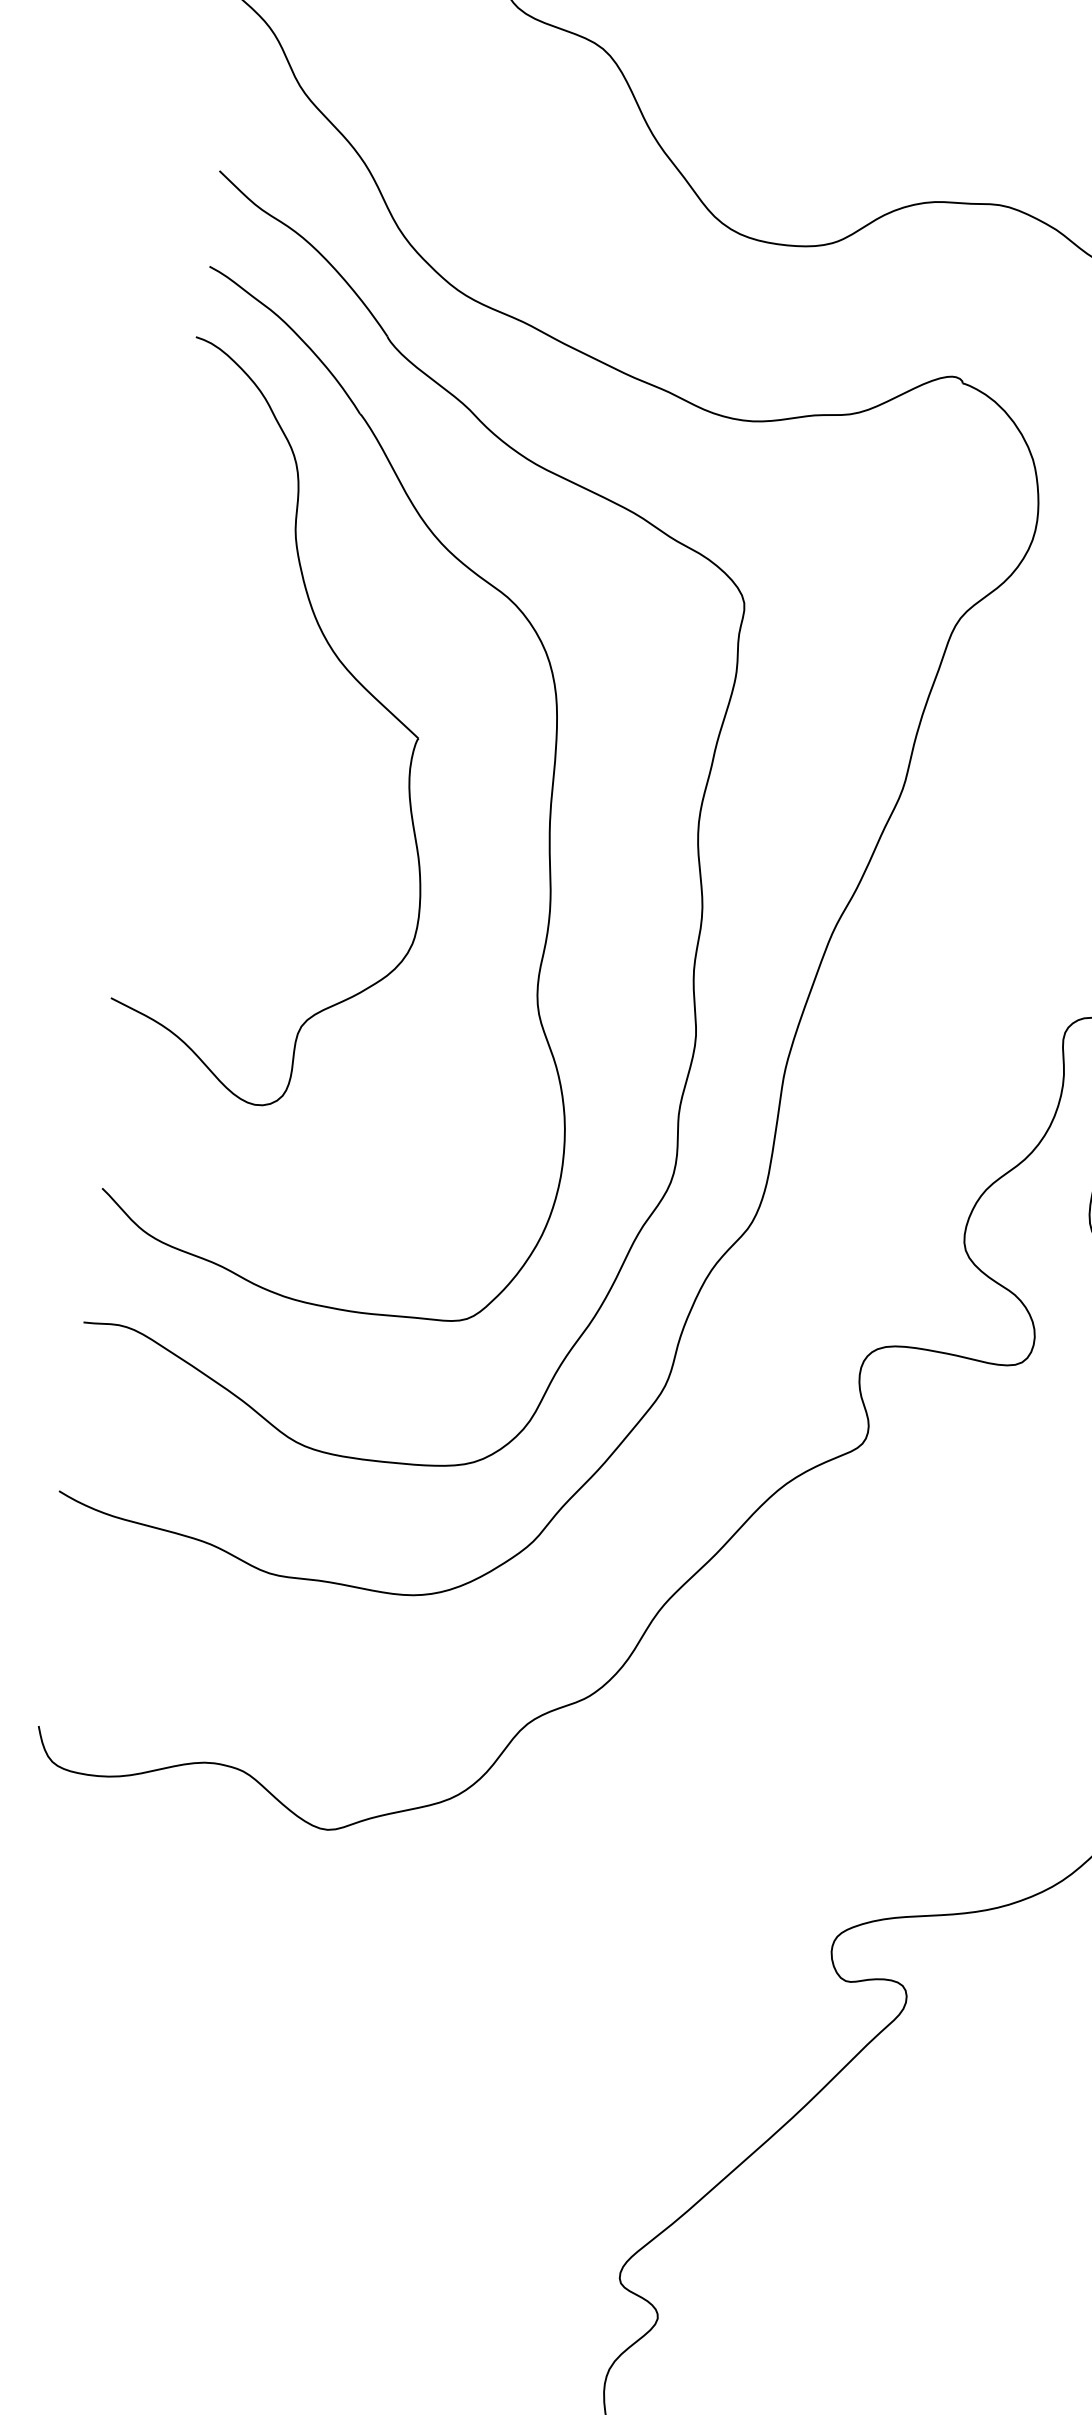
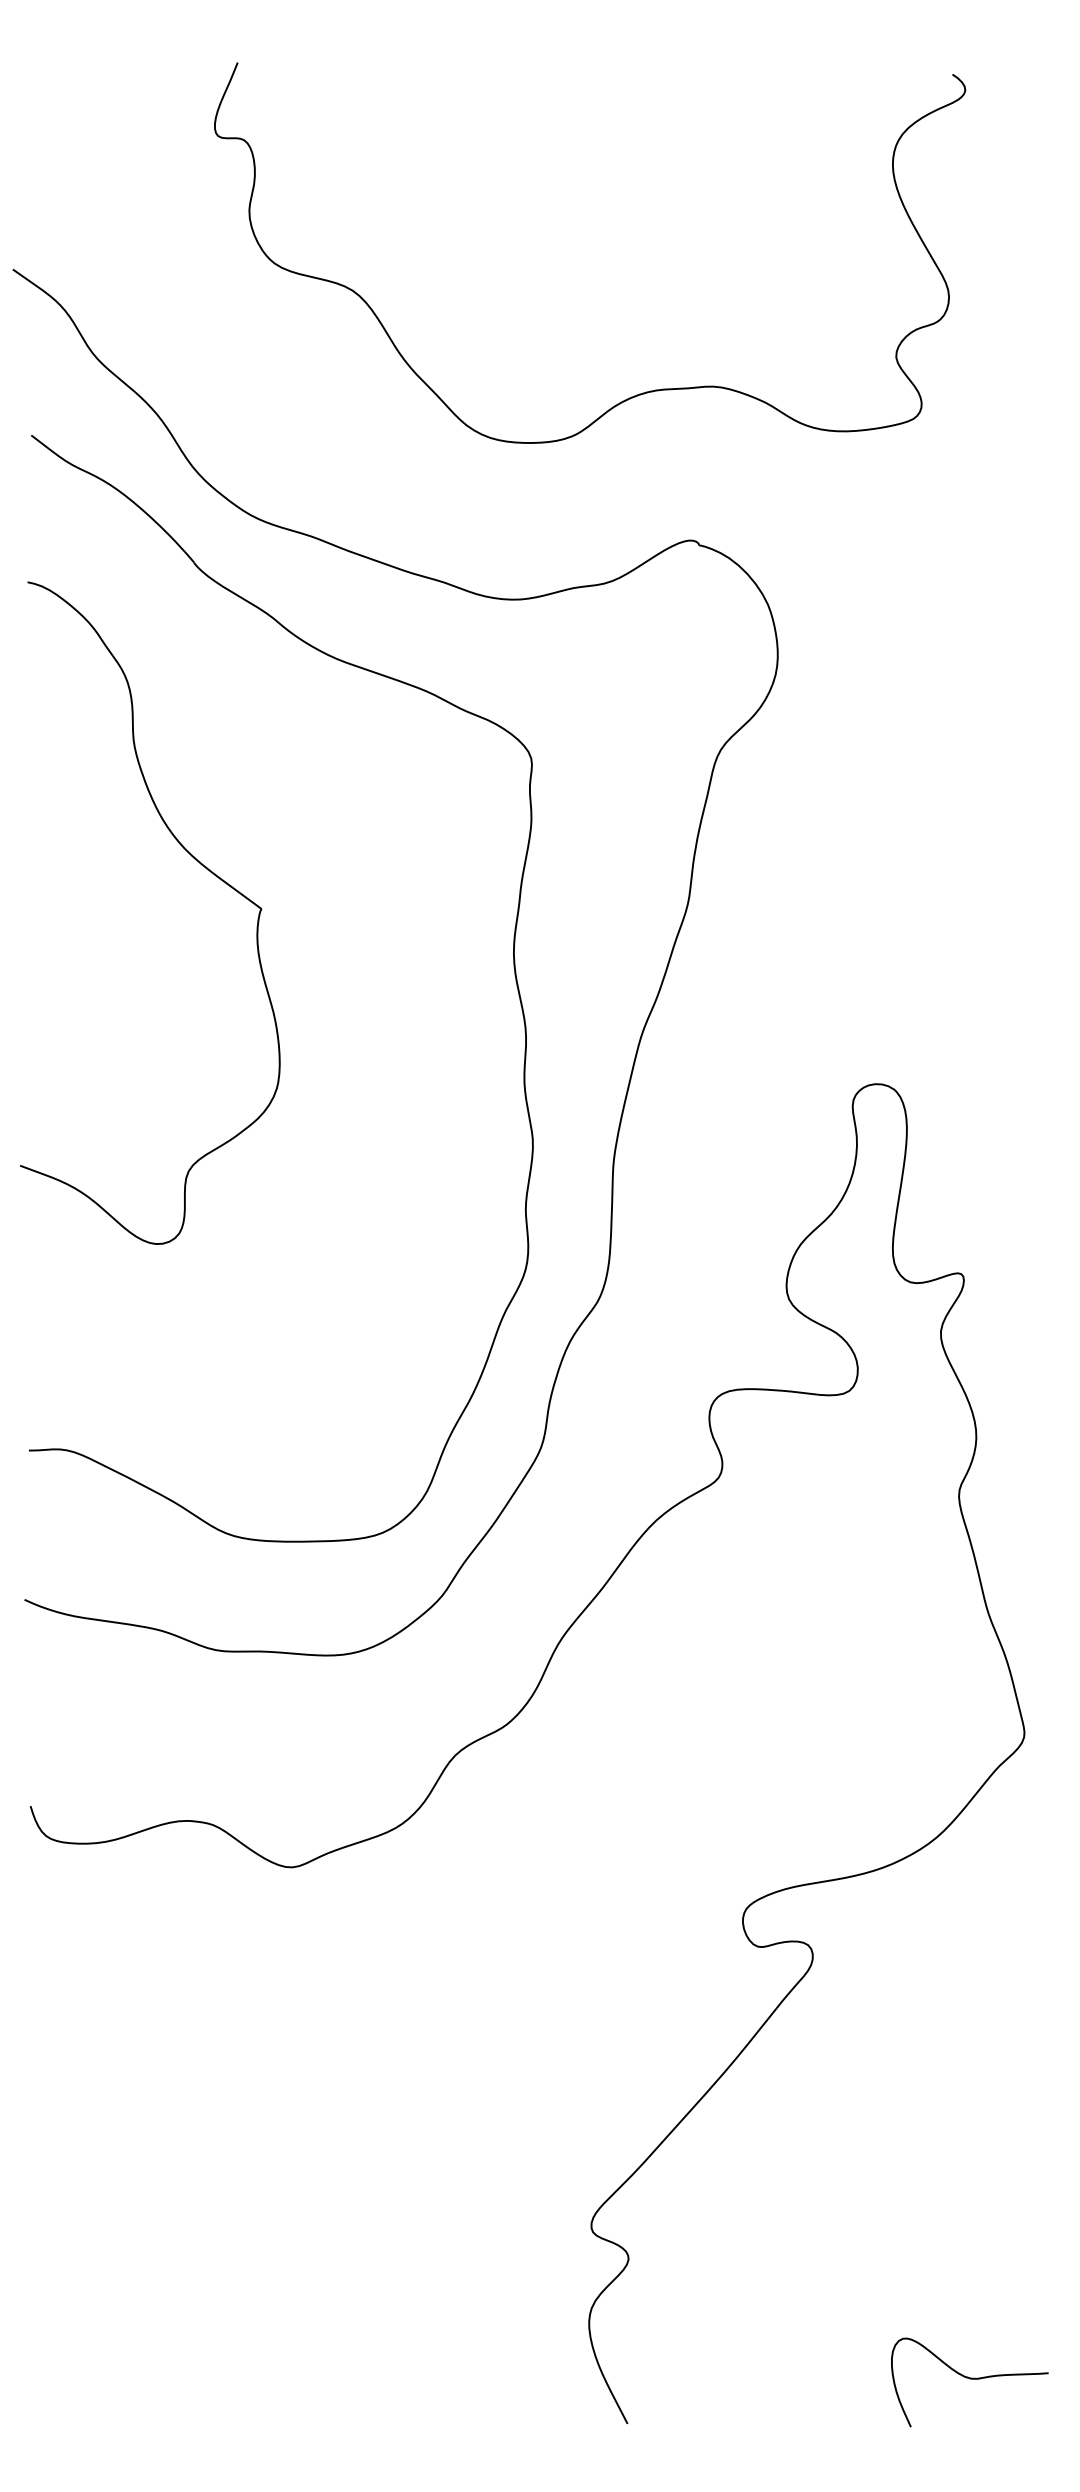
part: (549, 811) -> (382, 959), removed

